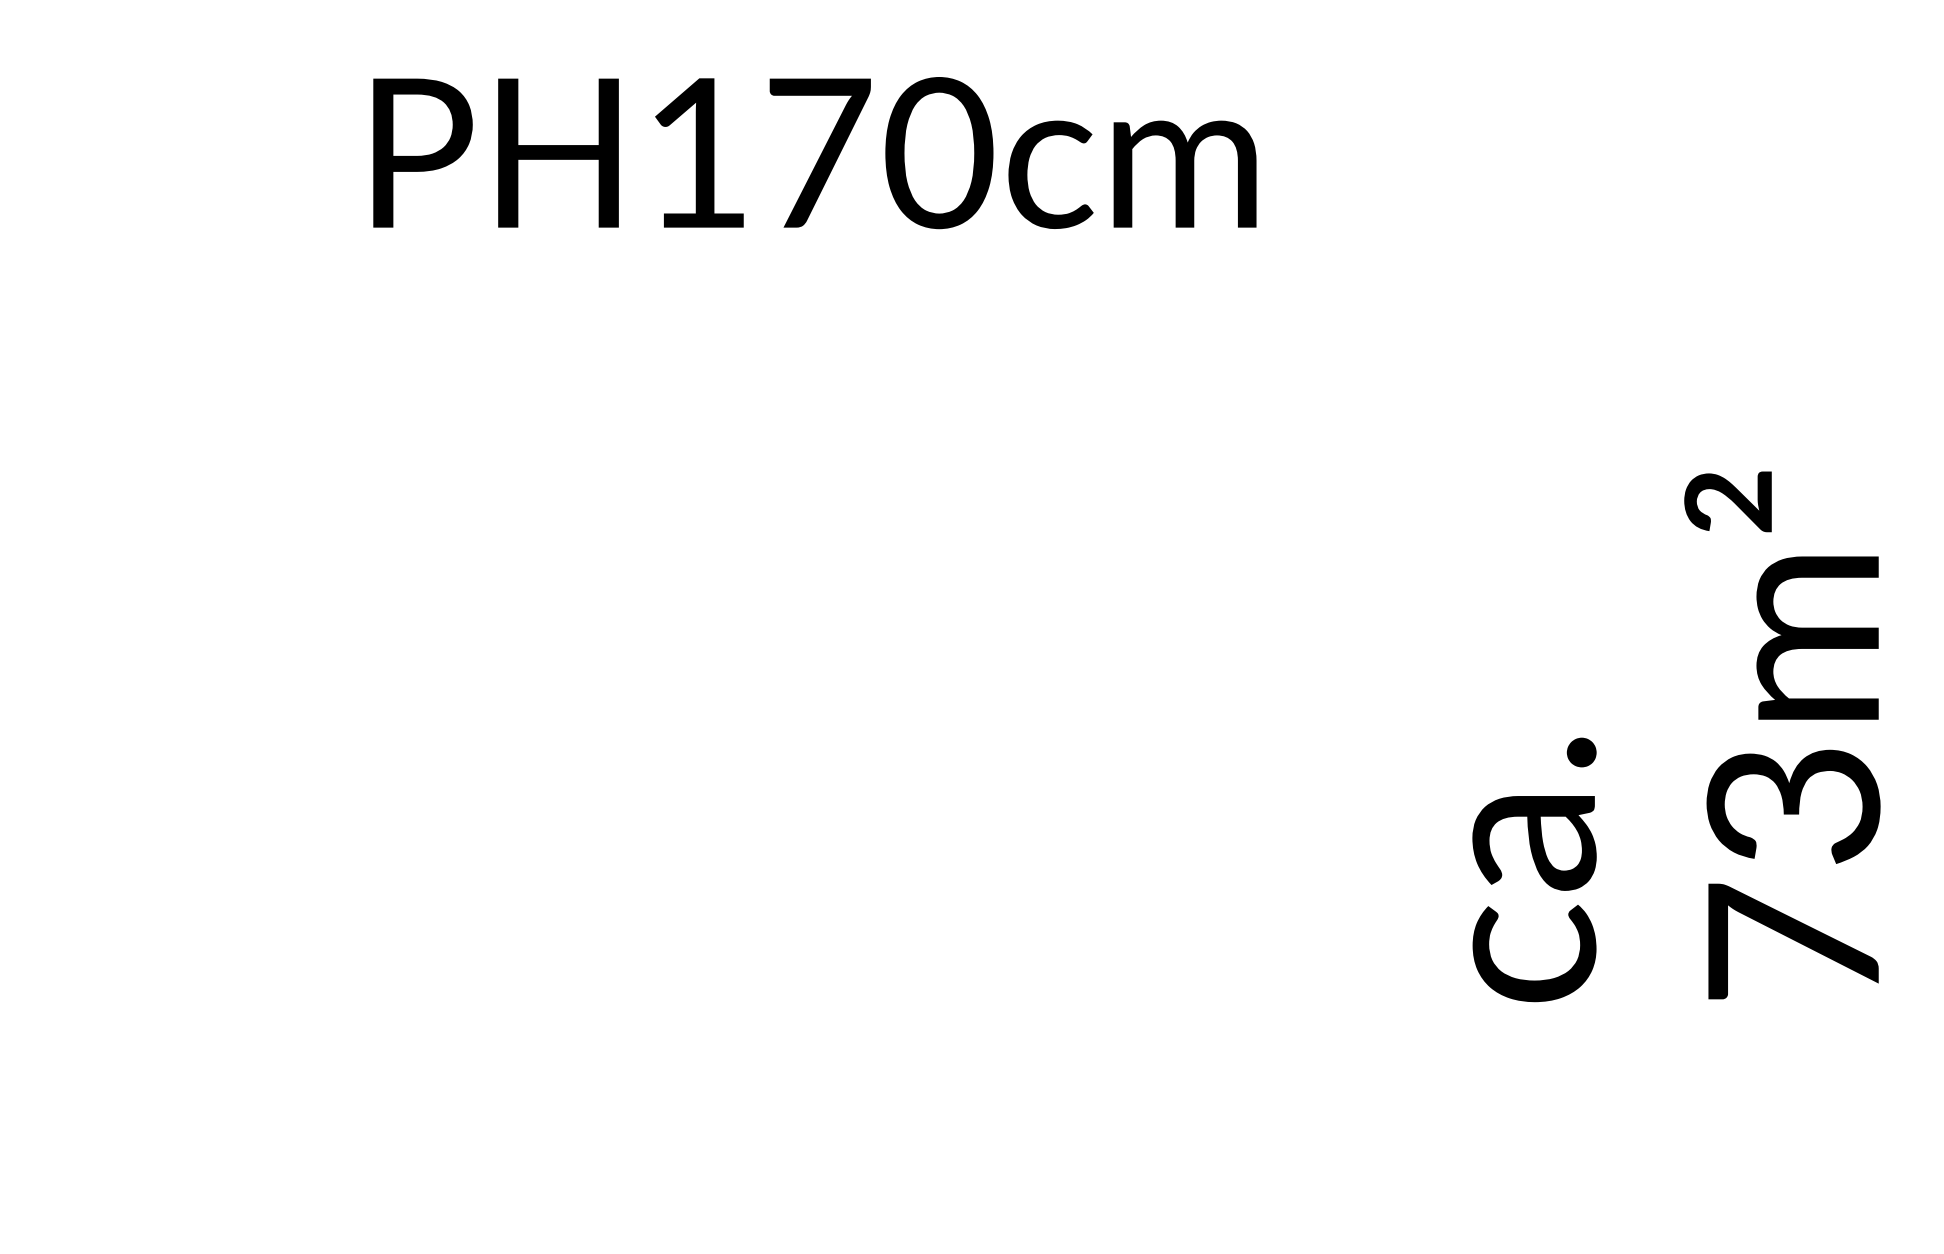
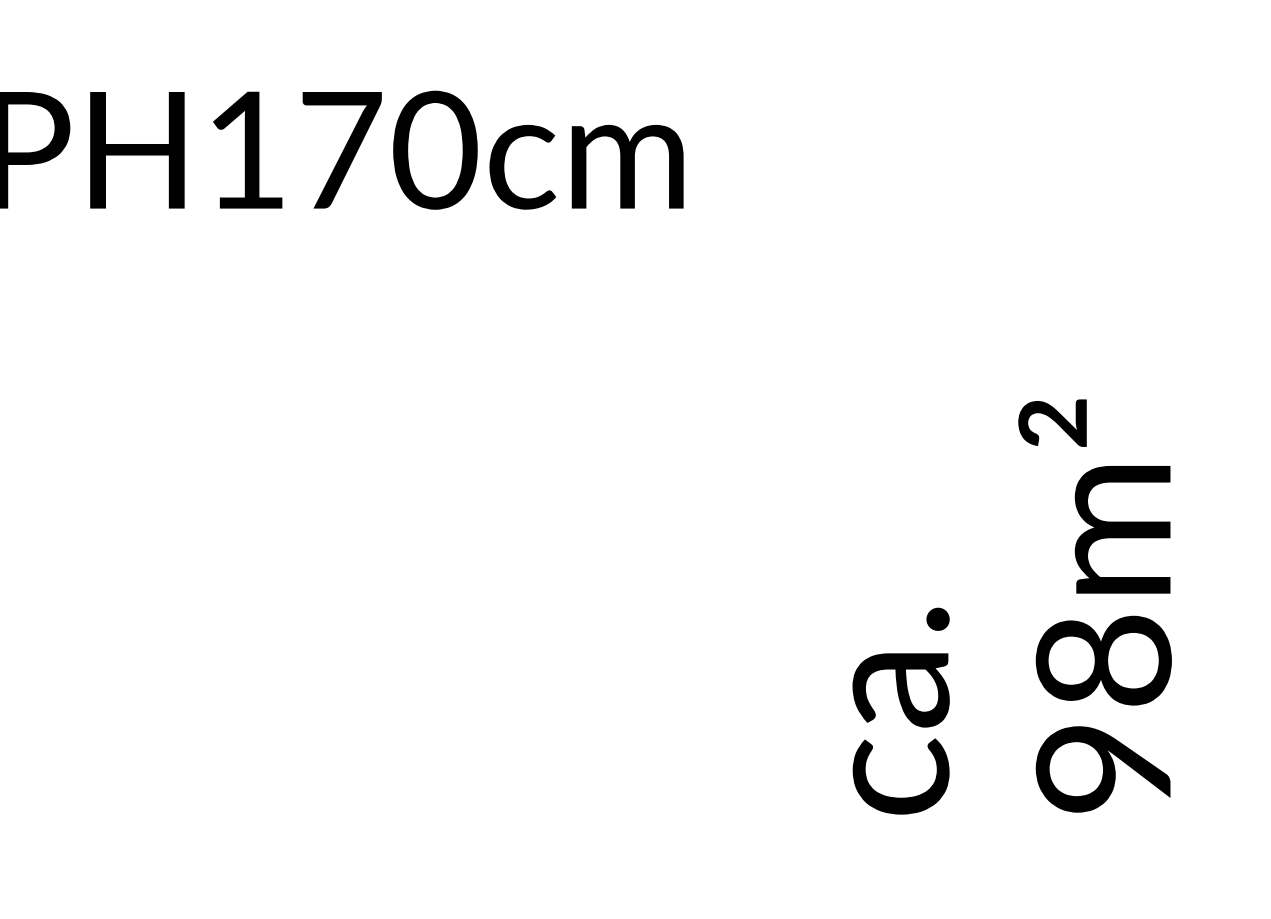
text: (1793, 873) -> (1103, 713), 73m² -> 98m²

